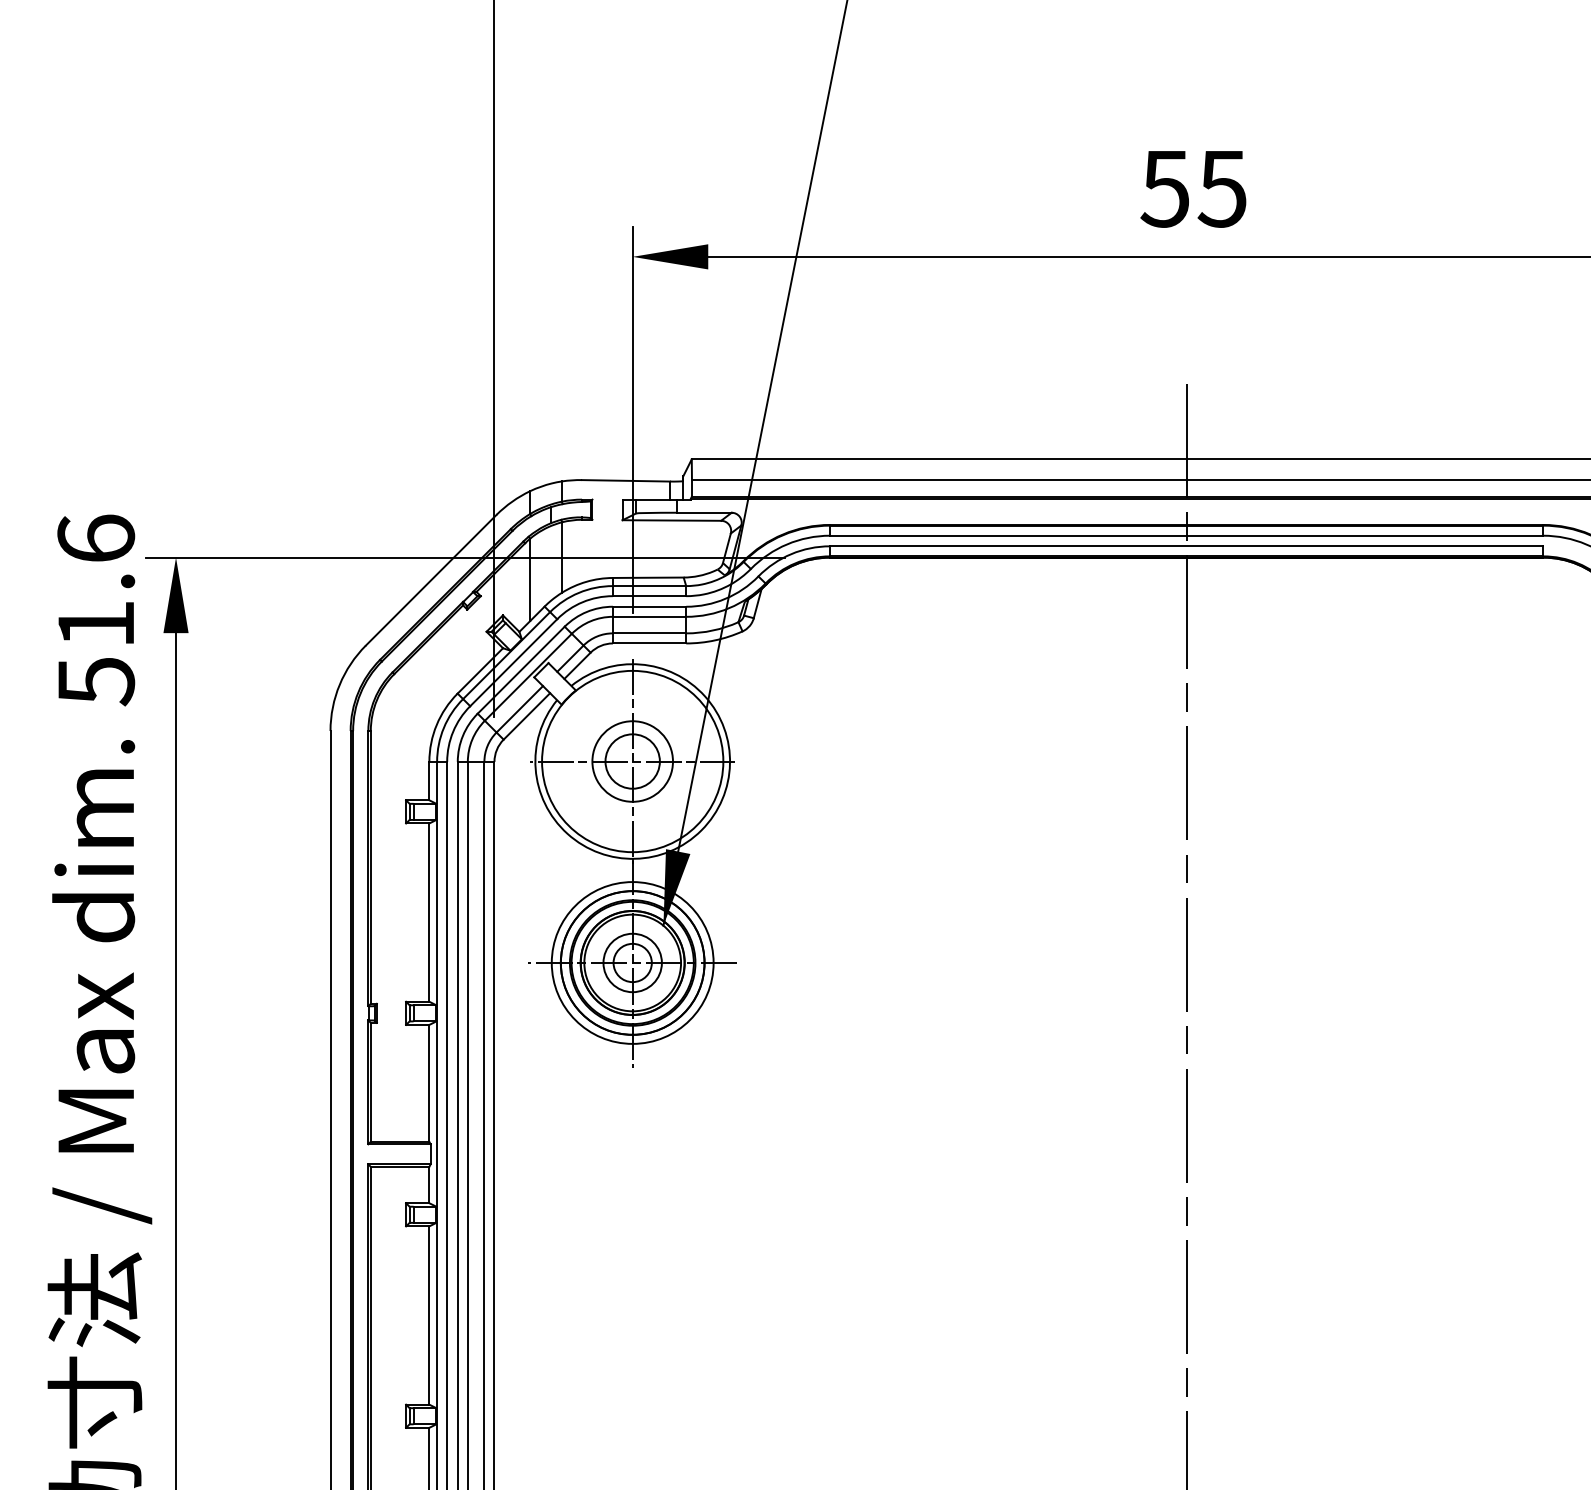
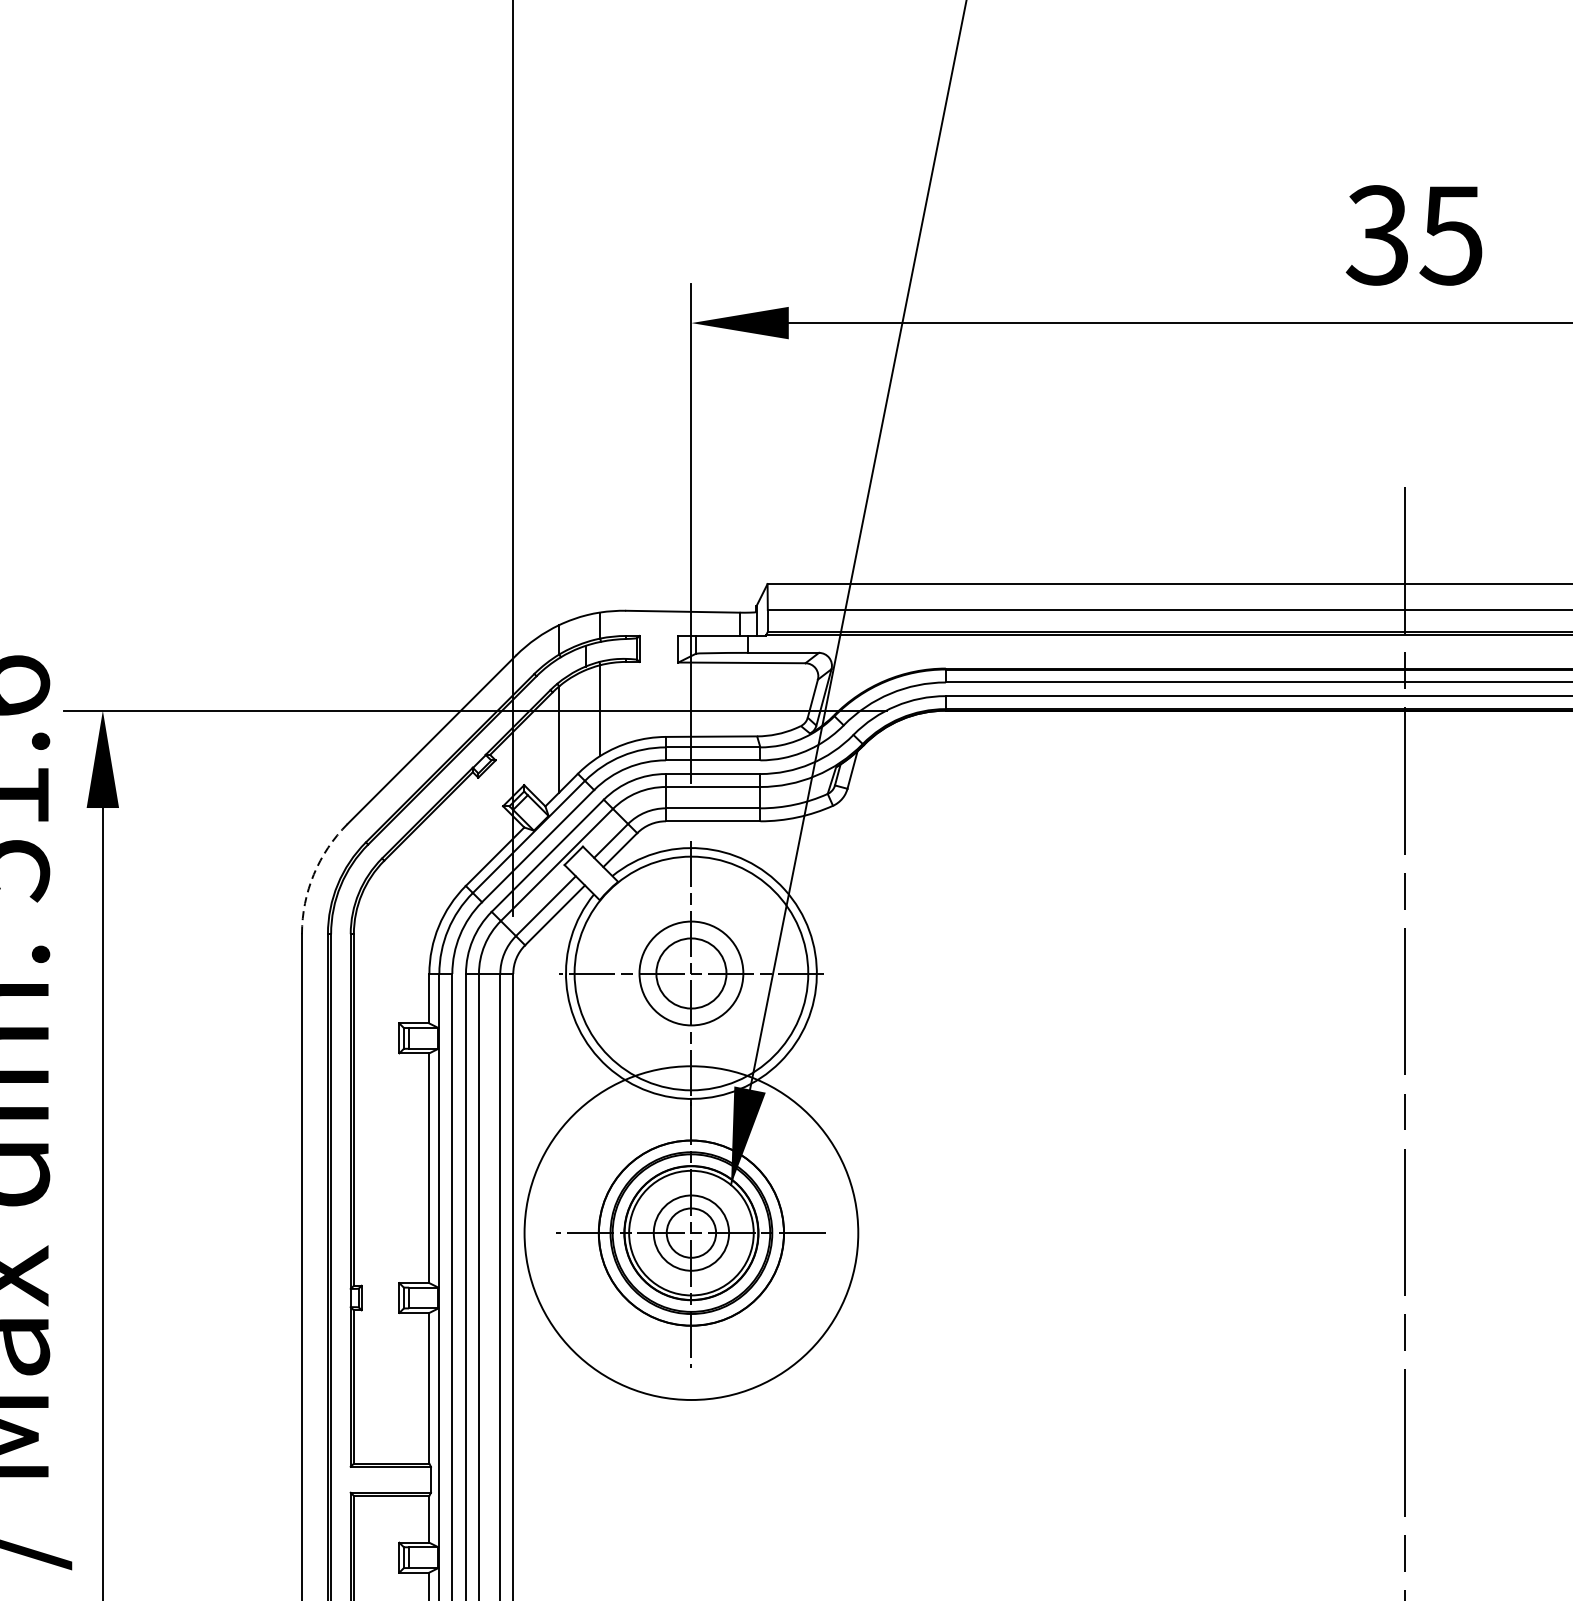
text: (1164, 188) -> (1376, 234), 55 -> 35
arc: (339, 684) -> (313, 874), solid -> dashed
circle: (632, 962) -> (691, 1232), size x1.6

